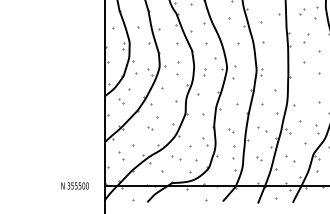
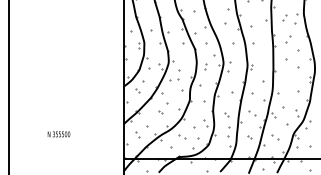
part: (177, 68) -> (178, 74), moved
text: (74, 186) -> (58, 134), moved

